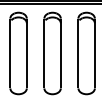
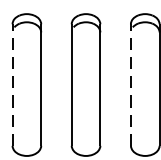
line: (10, 53) -> (12, 85), solid -> dashed
line: (78, 53) -> (131, 85), solid -> dashed

